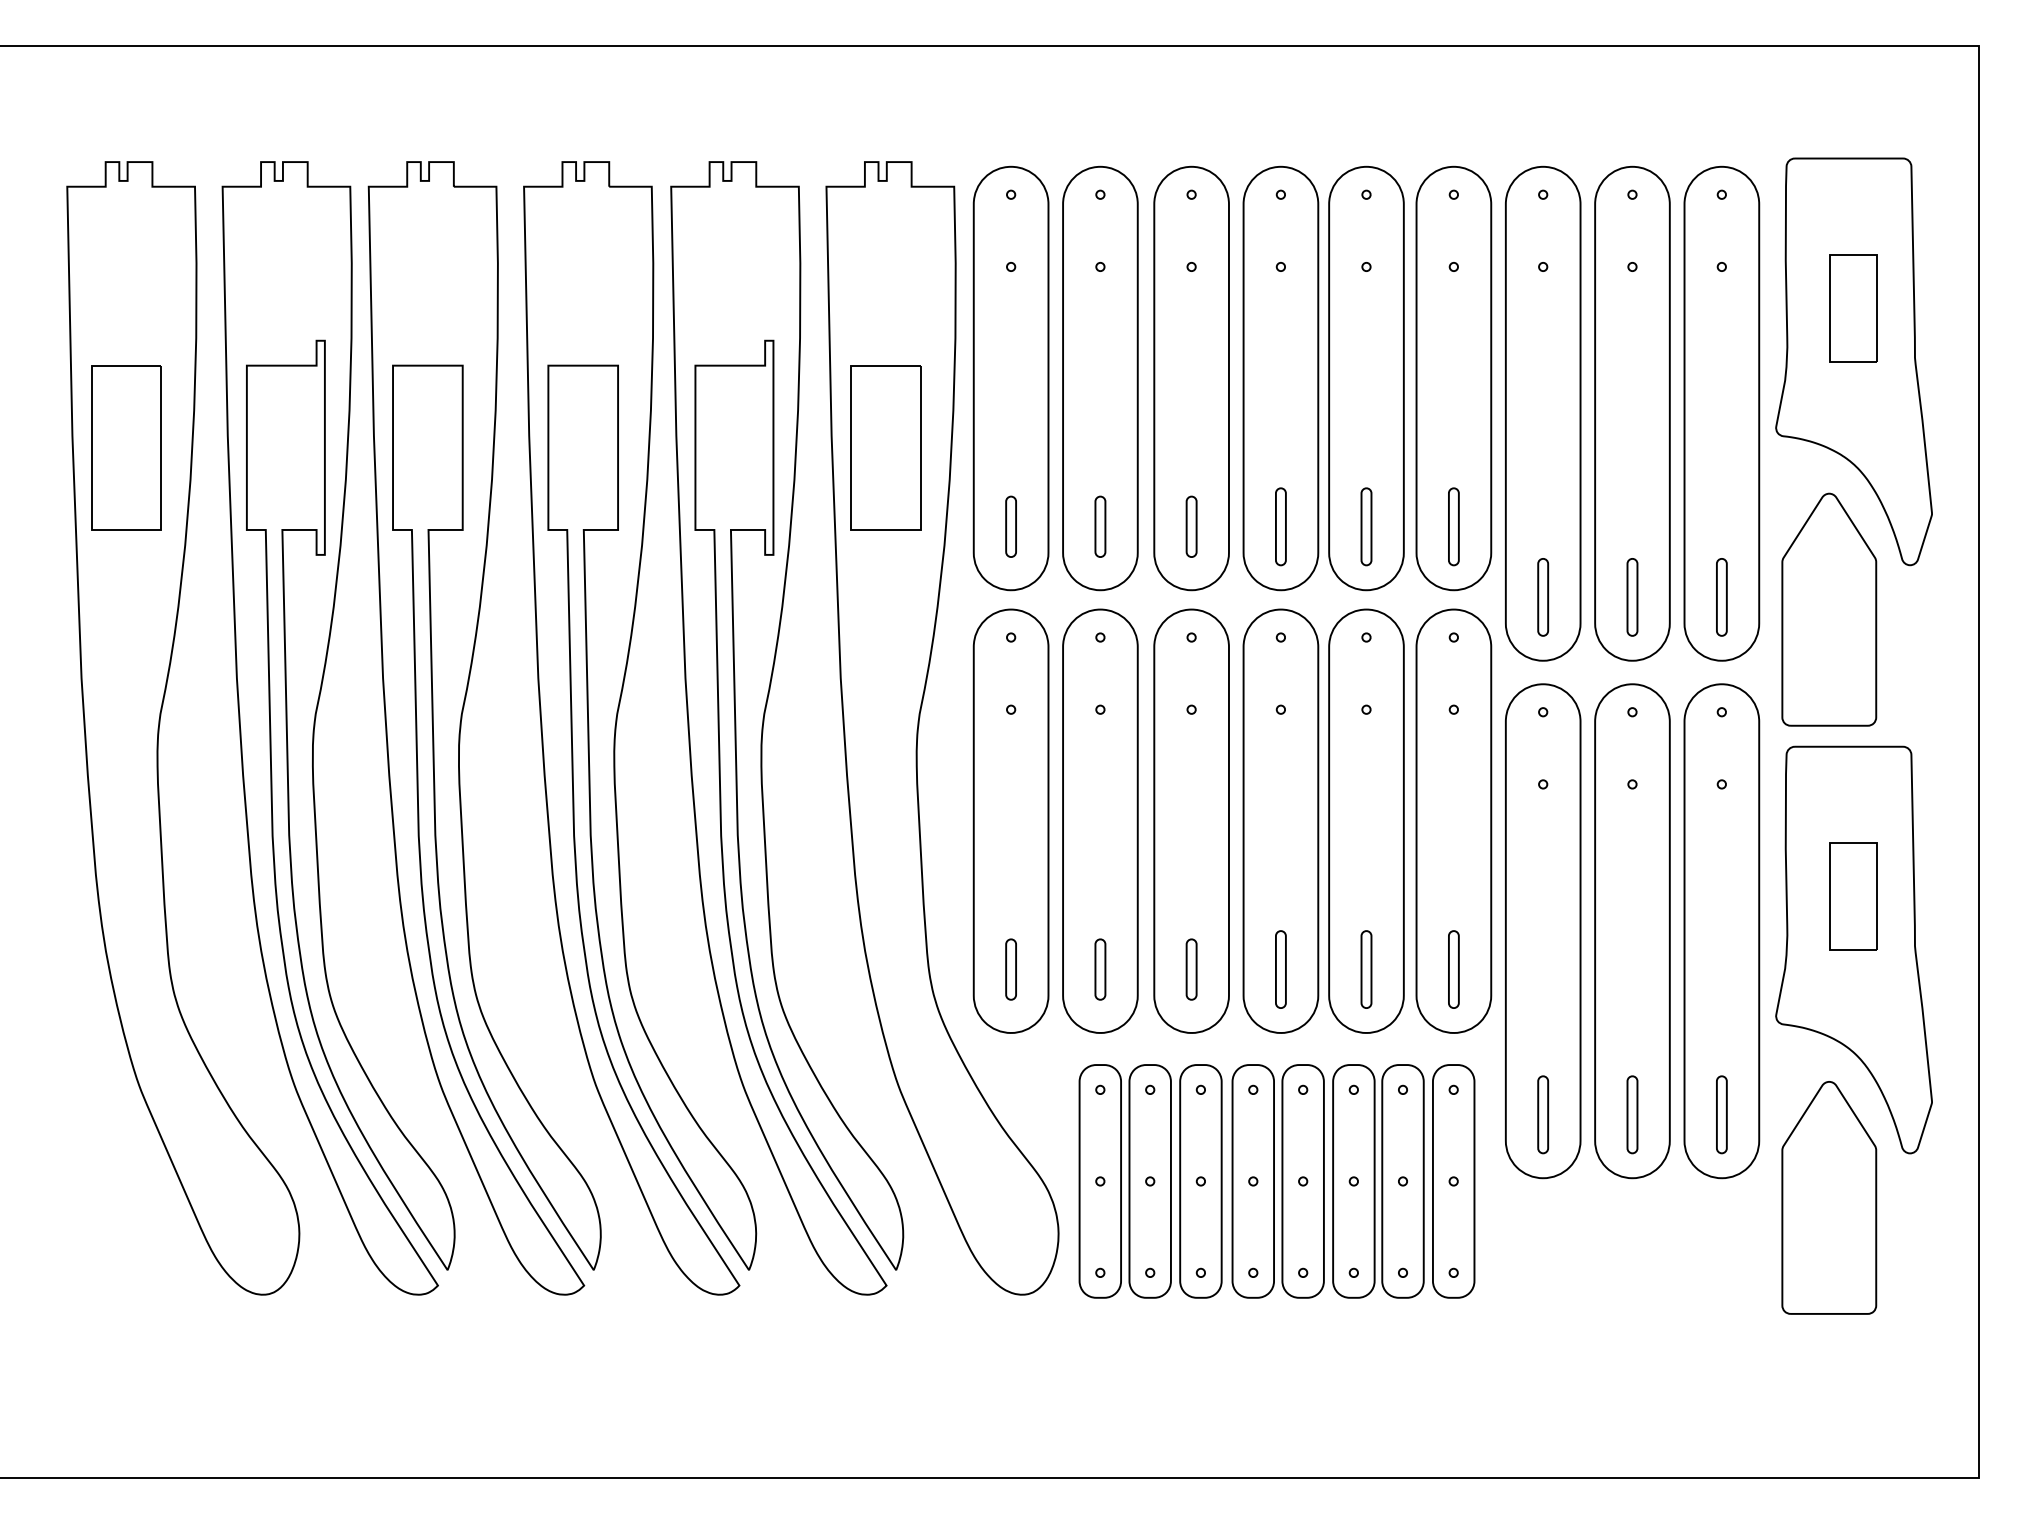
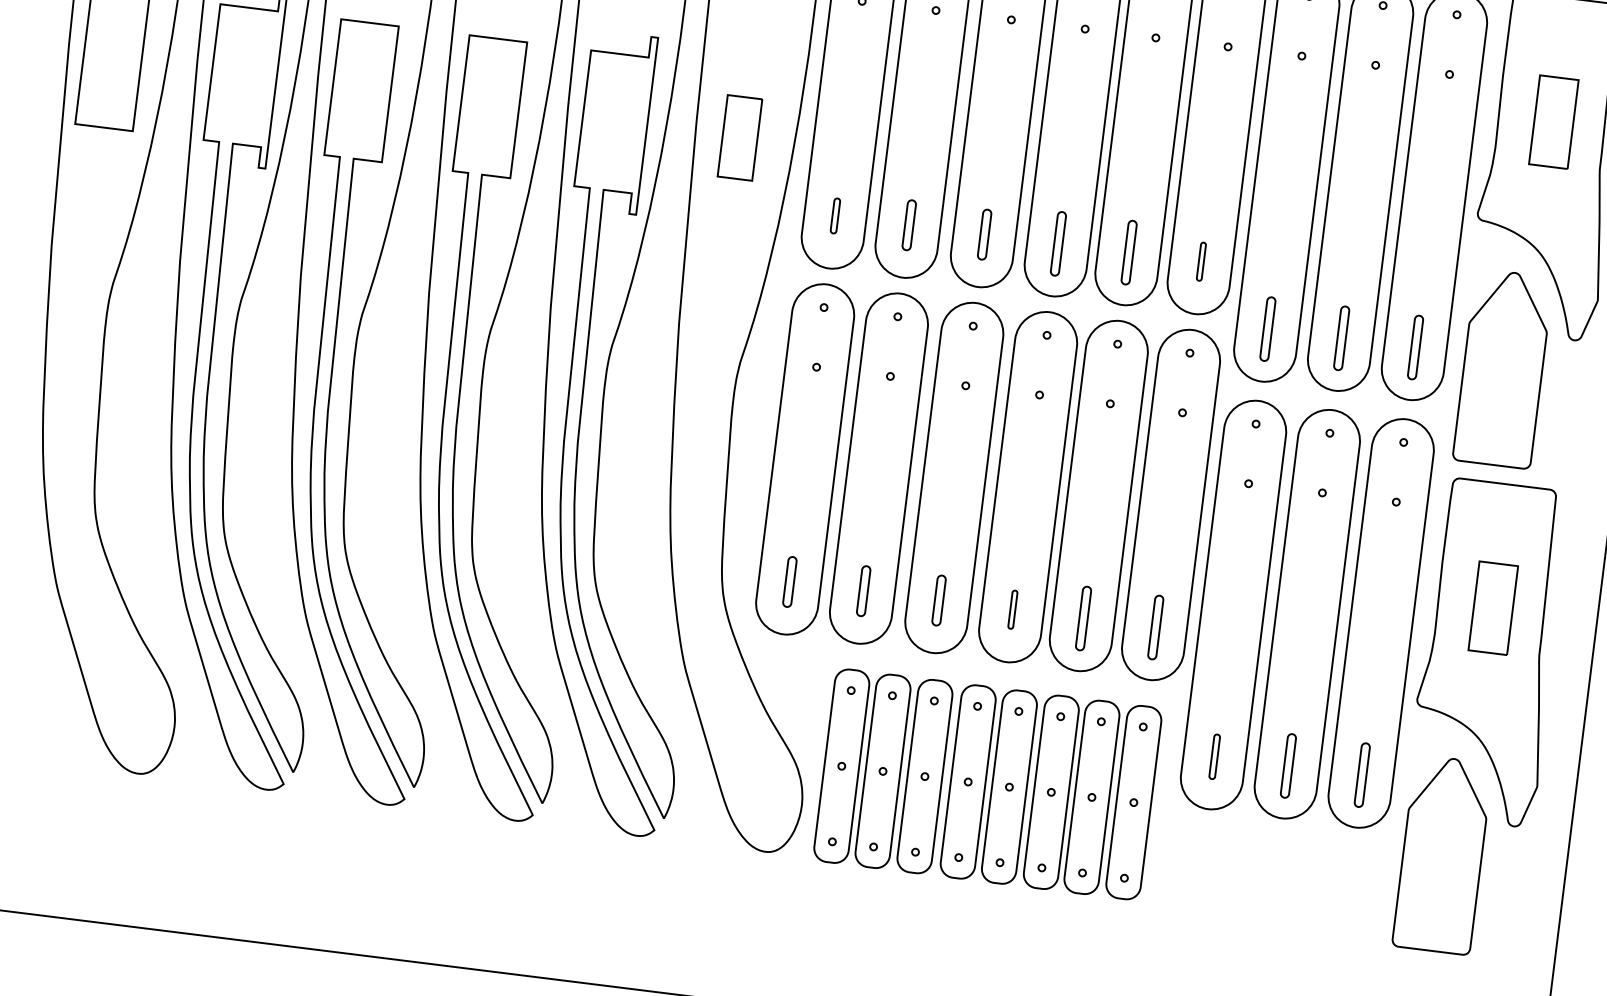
part: (885, 447) -> (739, 137), size x0.6
part: (1010, 526) -> (834, 215), size x0.7
part: (1453, 526) -> (1201, 261), size x0.6
part: (1280, 969) -> (1012, 609), size x0.6
part: (1543, 1114) -> (1214, 756), size x0.7

